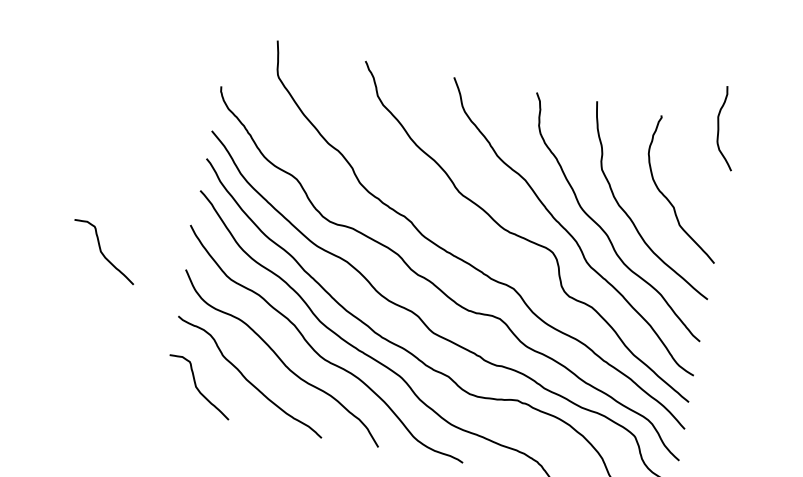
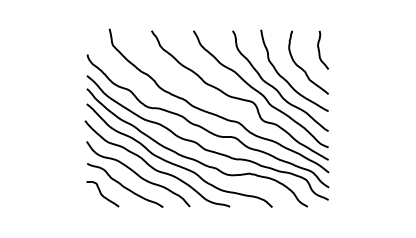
curve: (719, 125) -> (319, 49), moved
curve: (103, 252) -> (47, 140), removed

